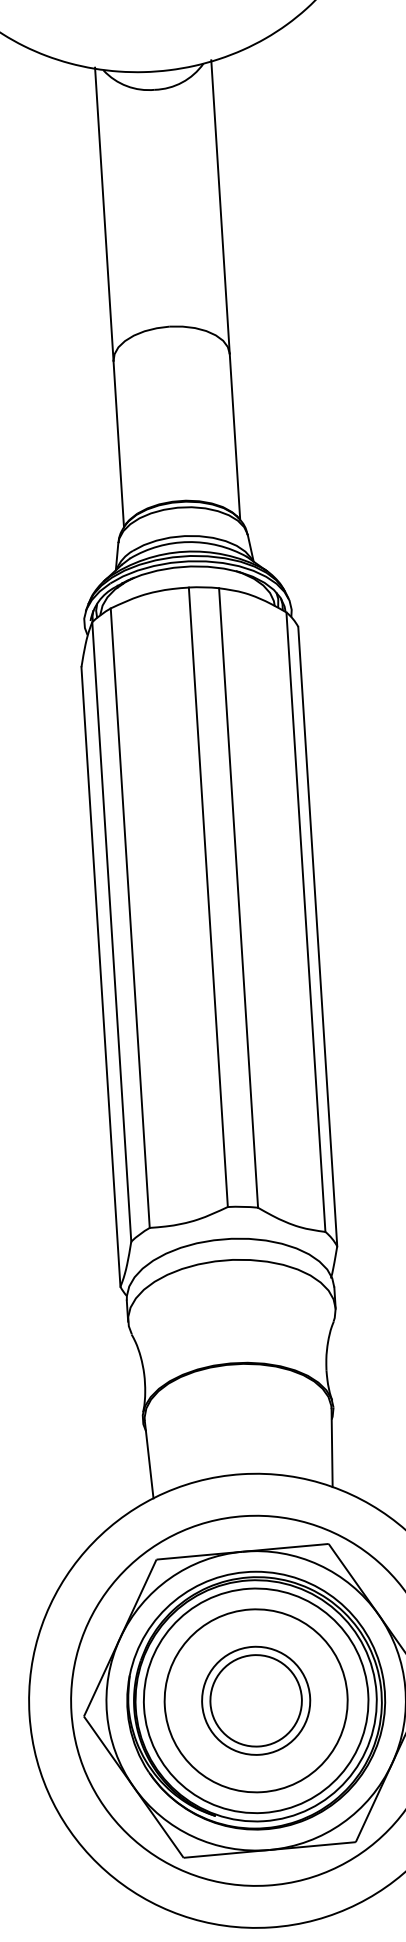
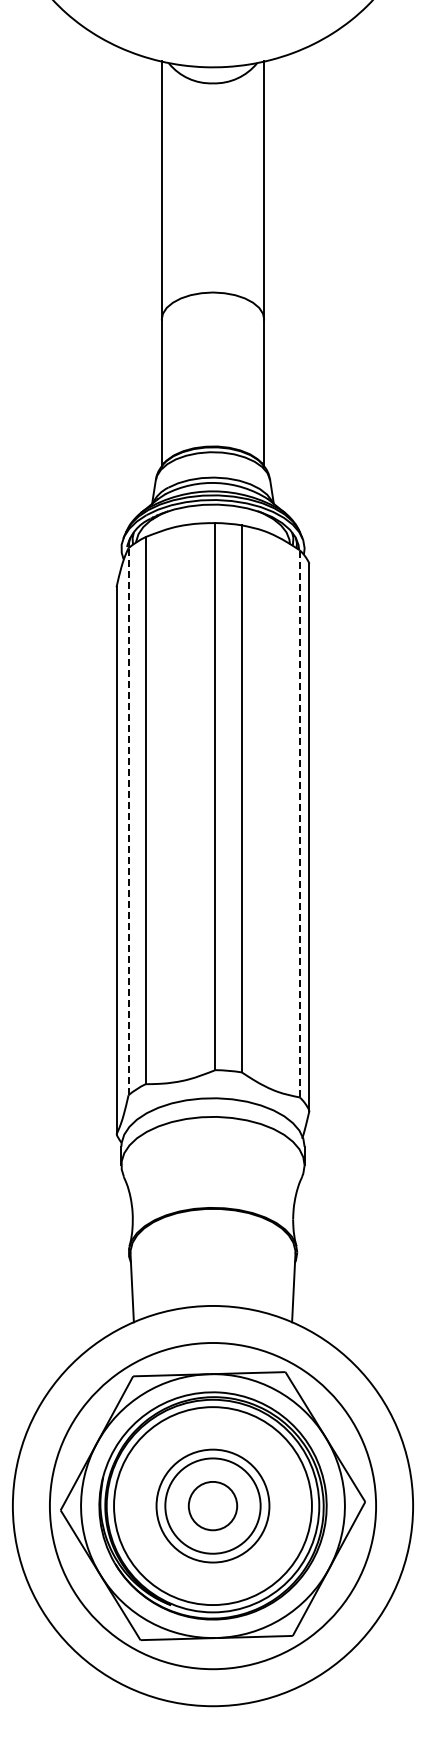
line: (305, 921) -> (299, 823), solid -> dashed
line: (111, 931) -> (128, 821), solid -> dashed
circle: (255, 1700) -> (212, 1505), size x0.6
circle: (255, 1700) -> (212, 1505), size x0.7

